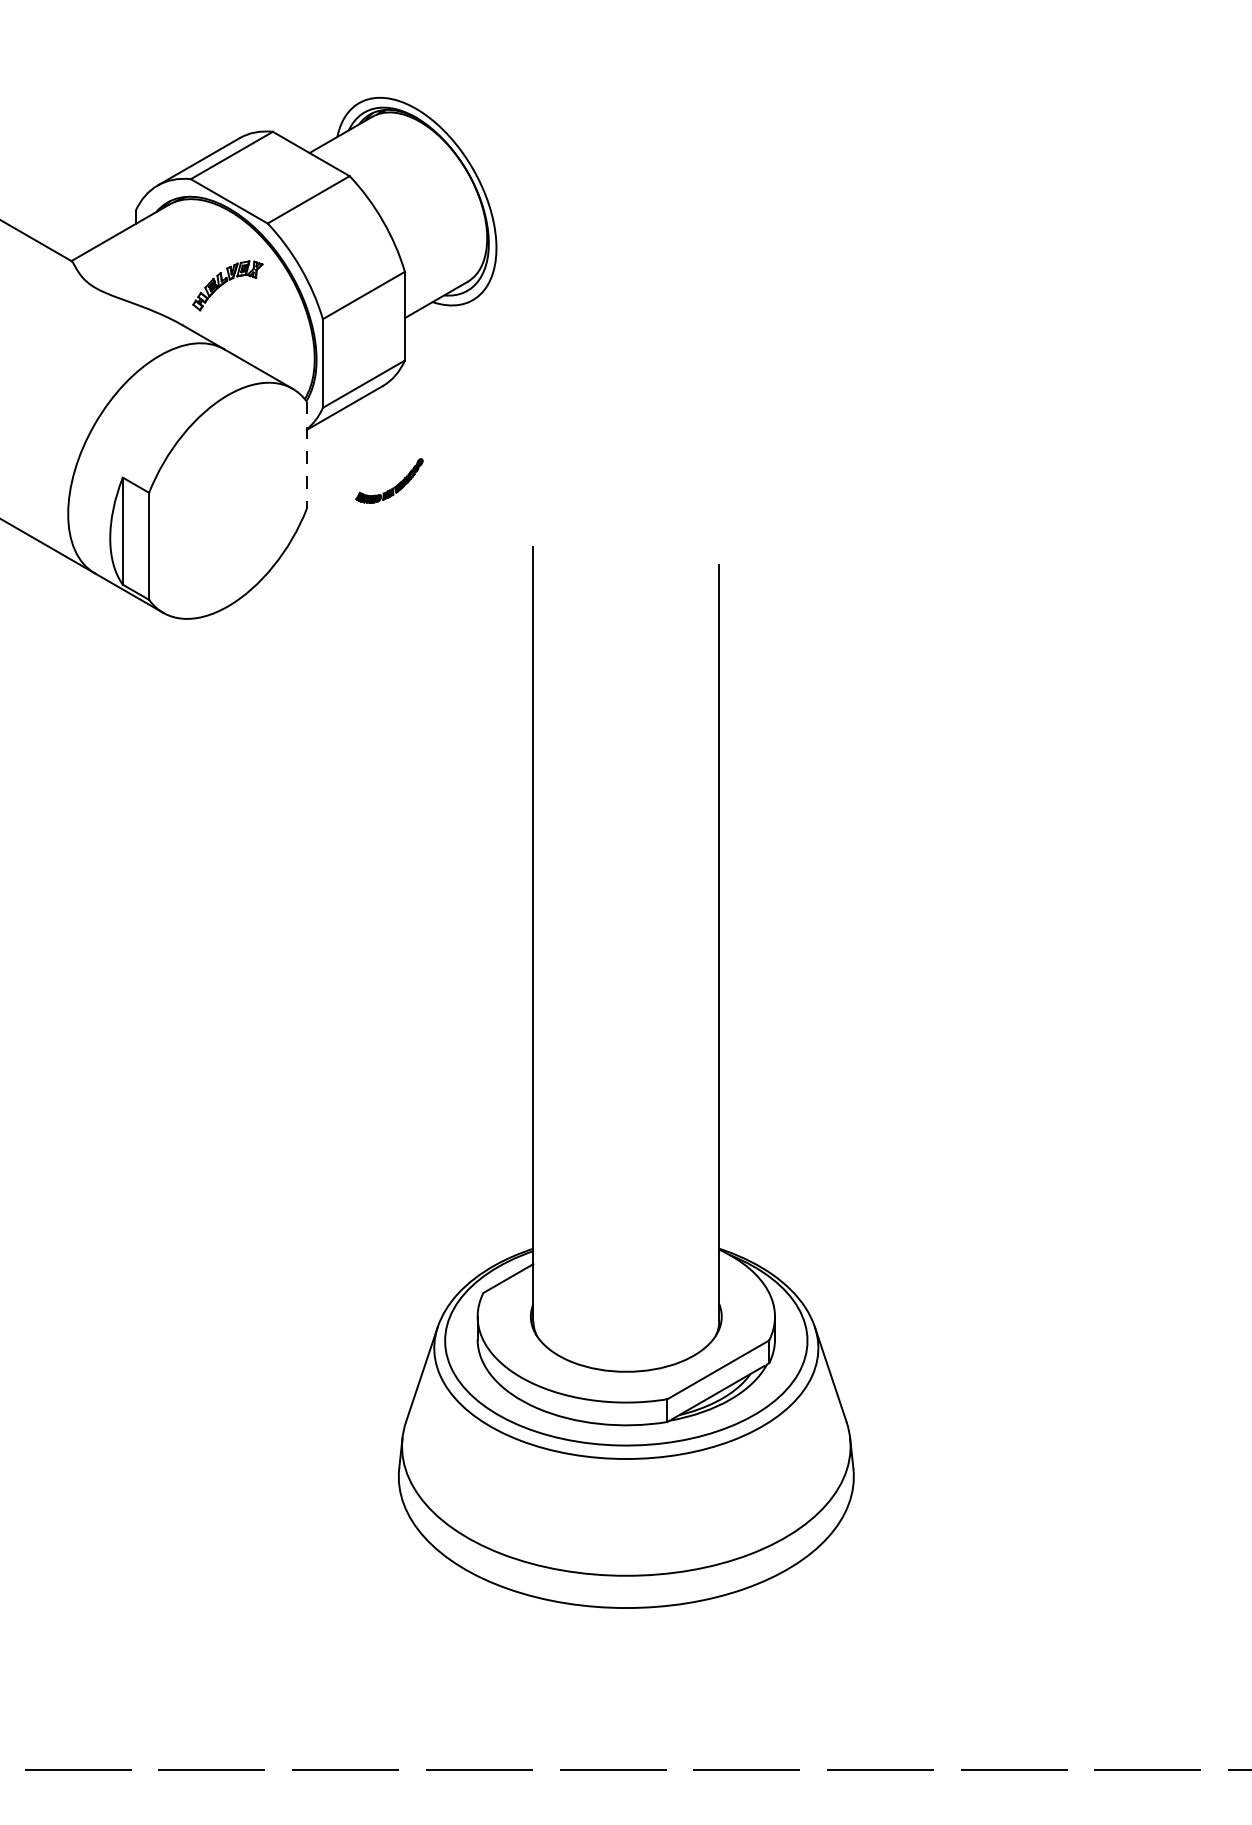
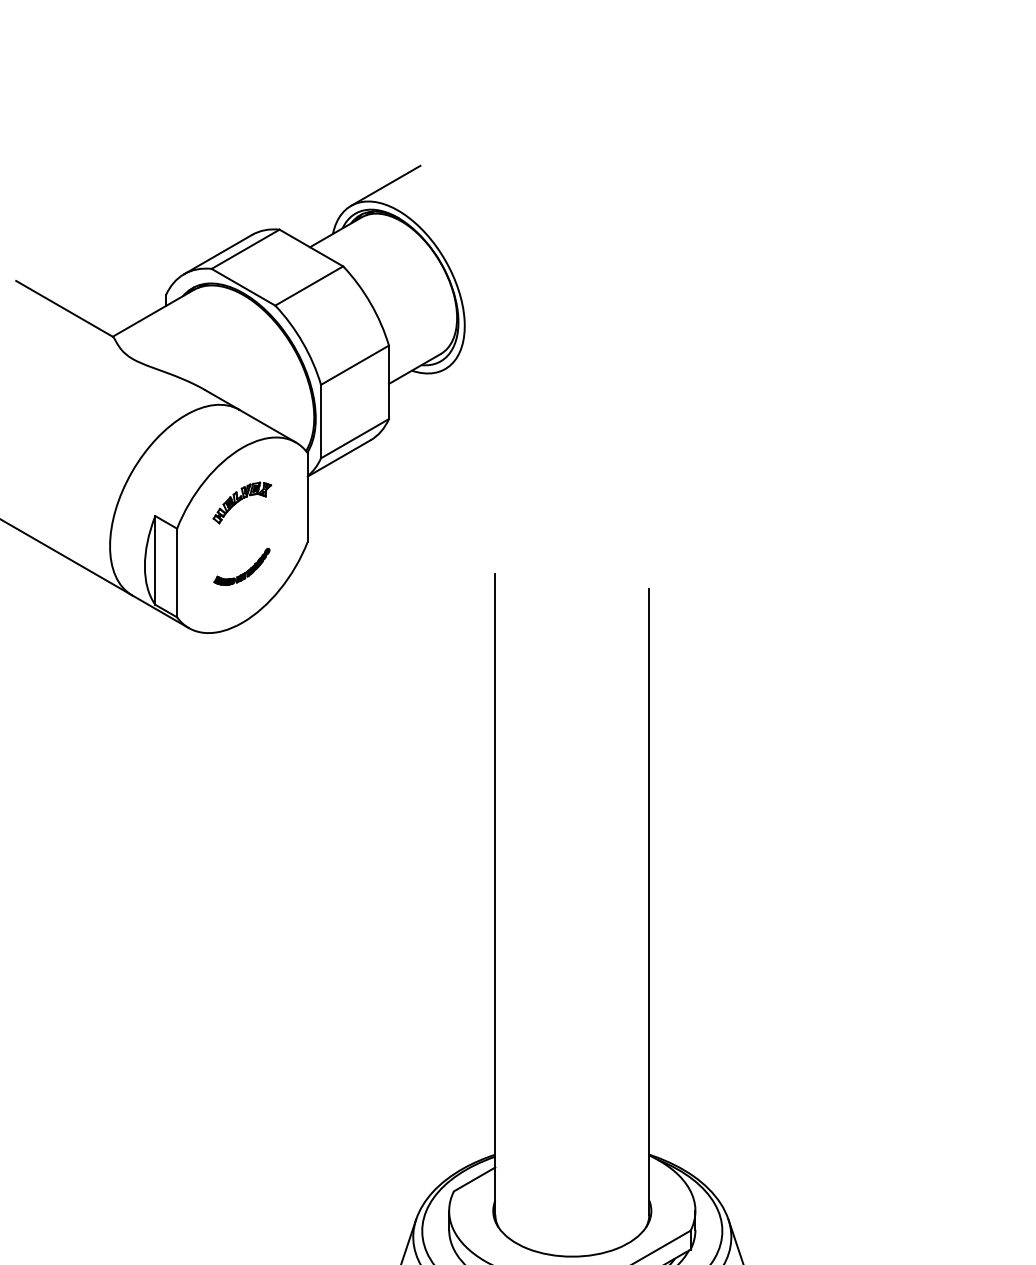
line: (400, 78) -> (385, 185), added
part: (227, 285) -> (242, 502), moved
line: (306, 455) -> (307, 497), dashed -> solid
part: (392, 487) -> (244, 572), moved

